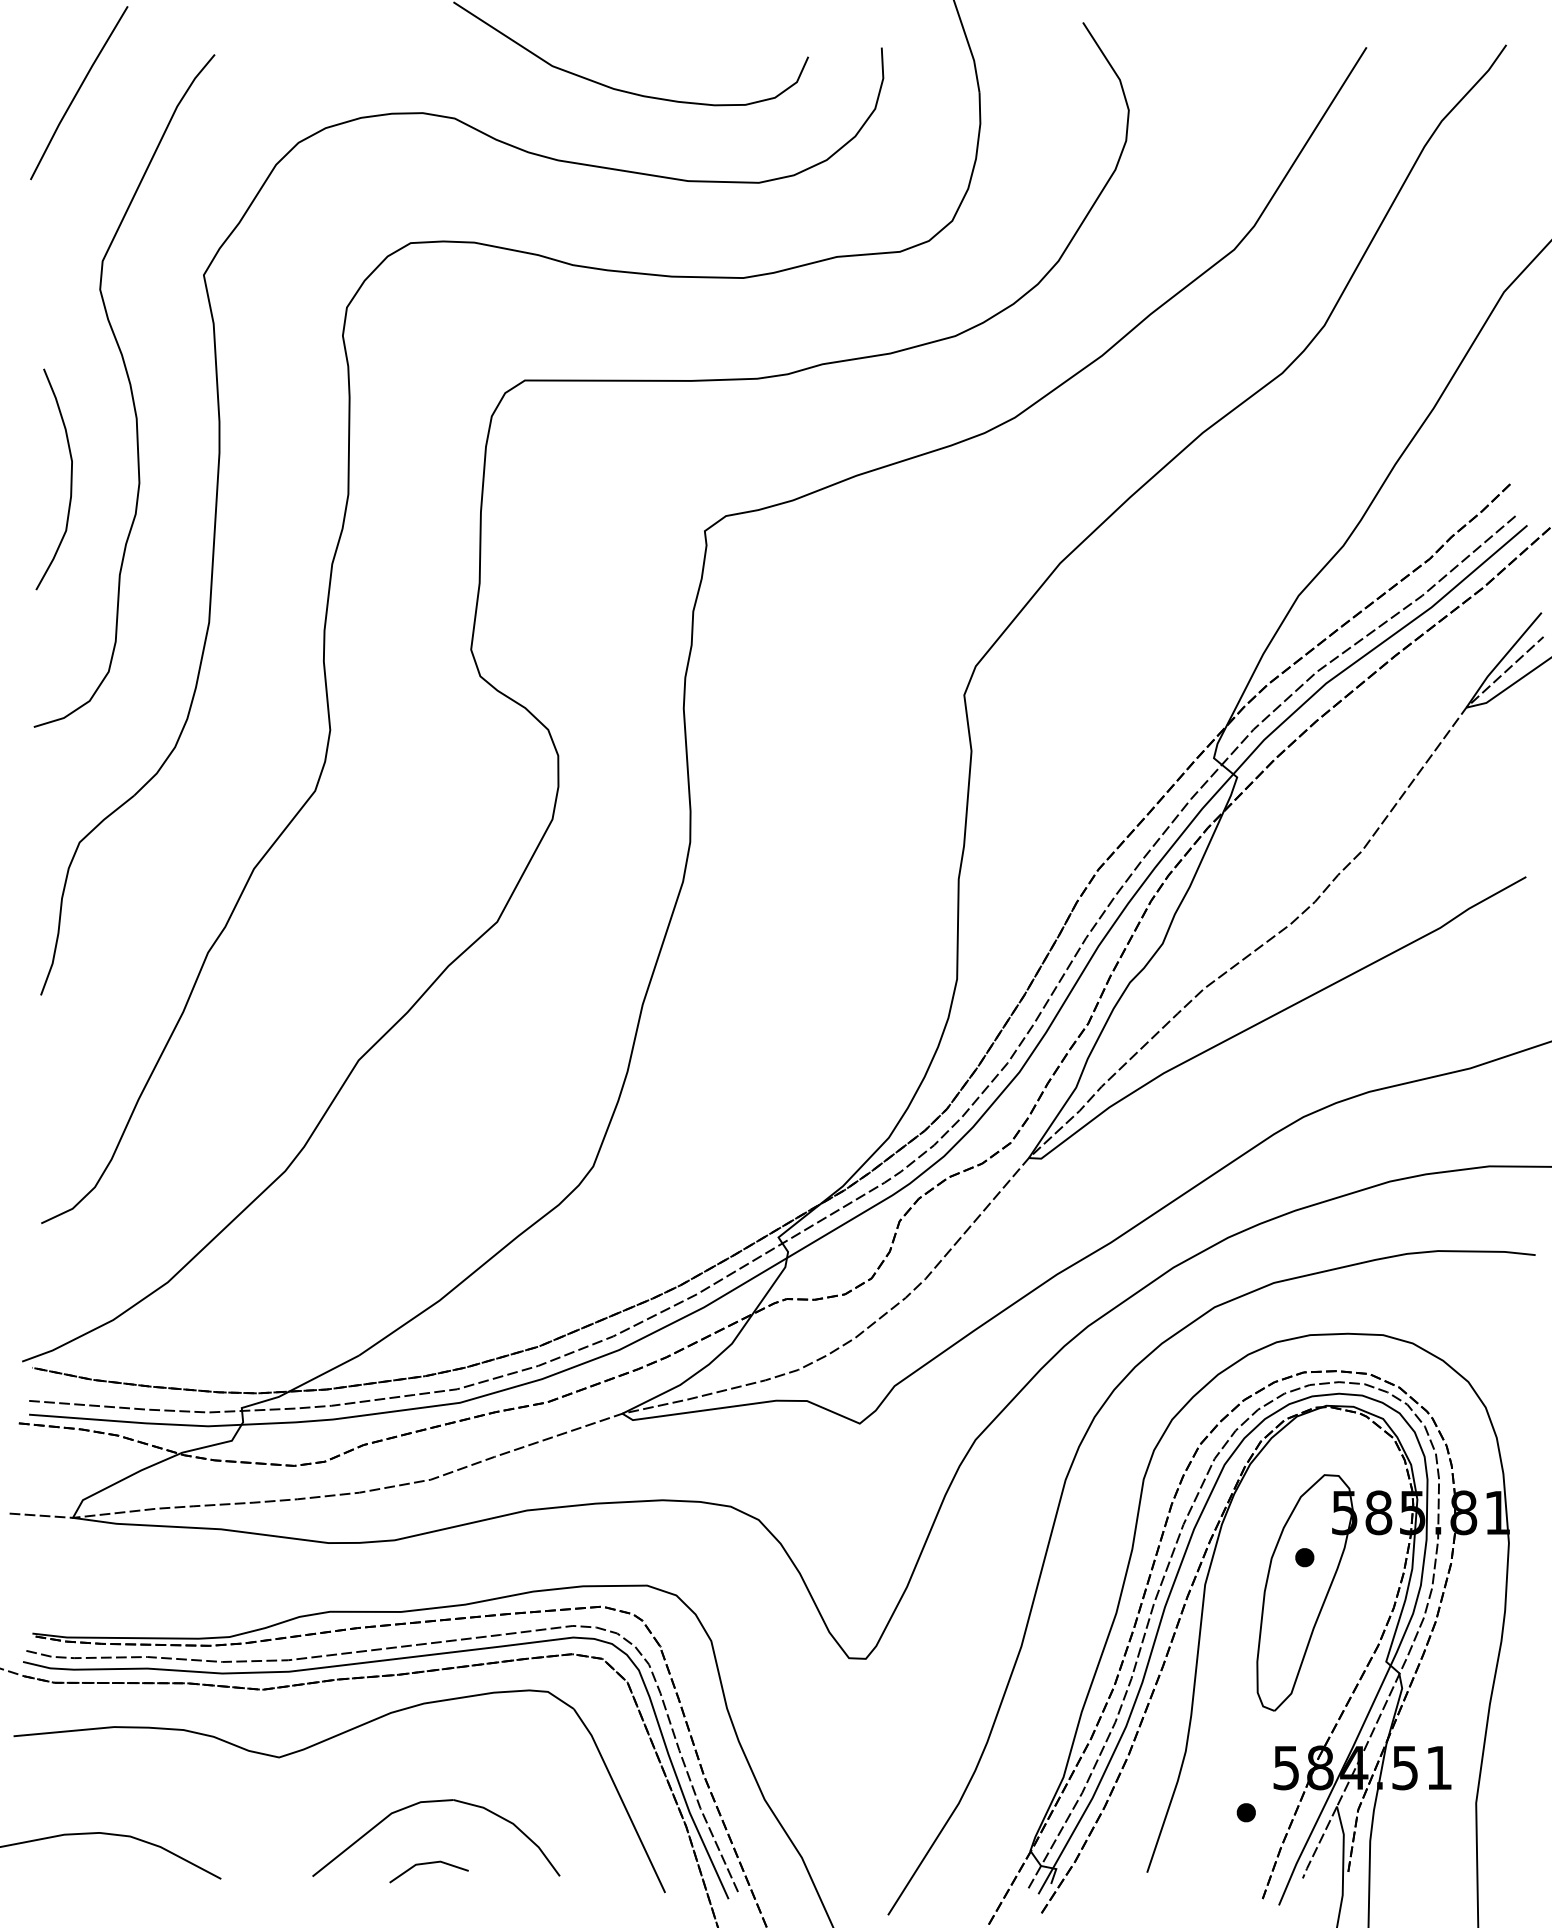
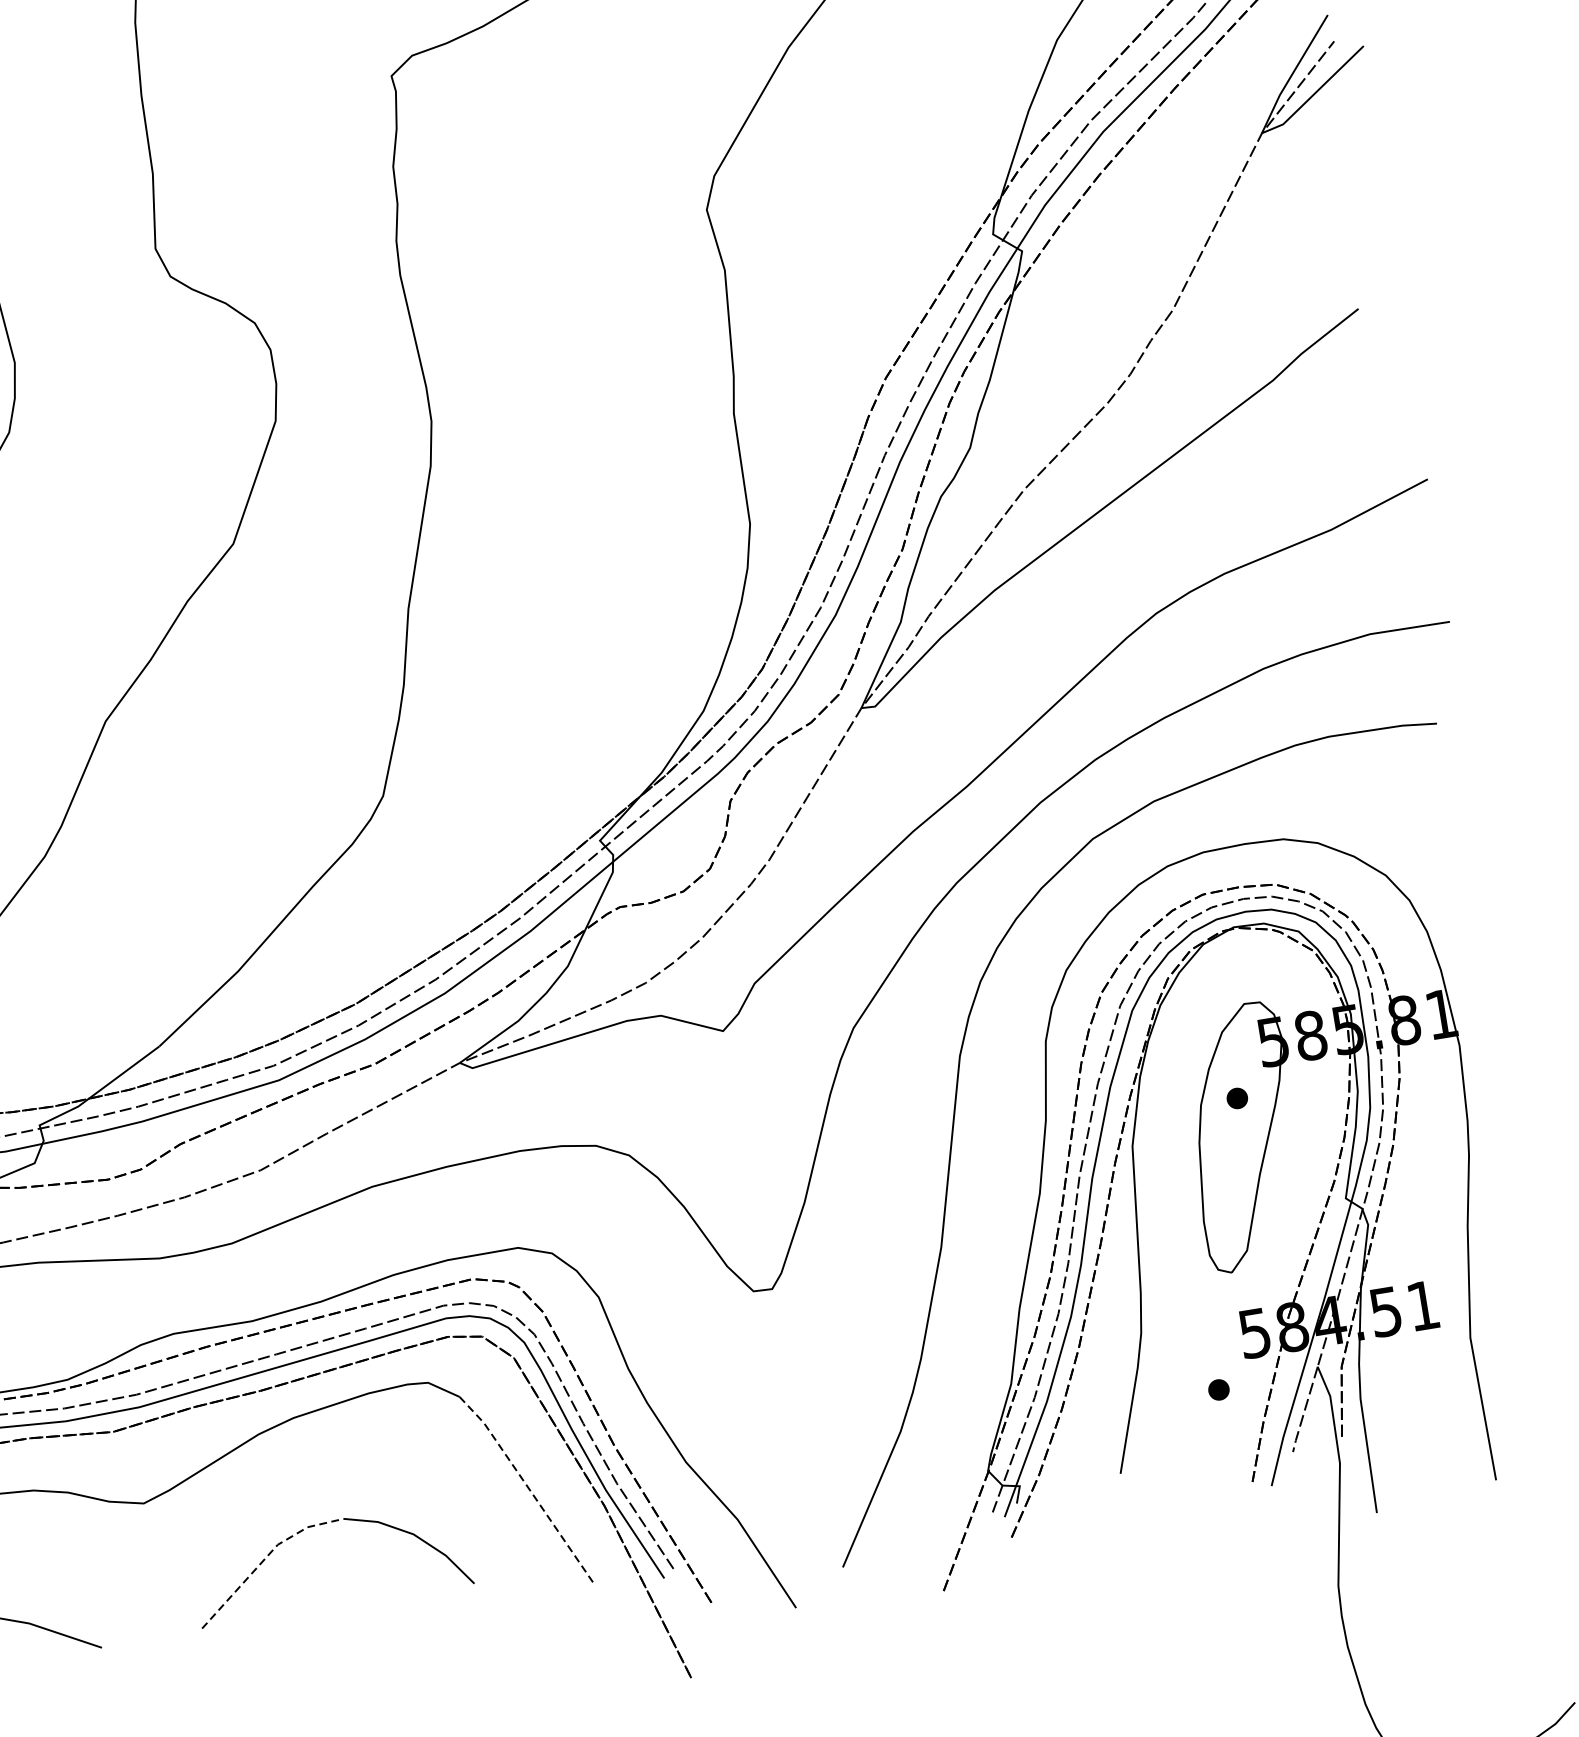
line: (621, 1799) -> (528, 1488), solid -> dashed
line: (378, 1823) -> (265, 1558), solid -> dashed
line: (428, 1864) -> (327, 1594), removed

